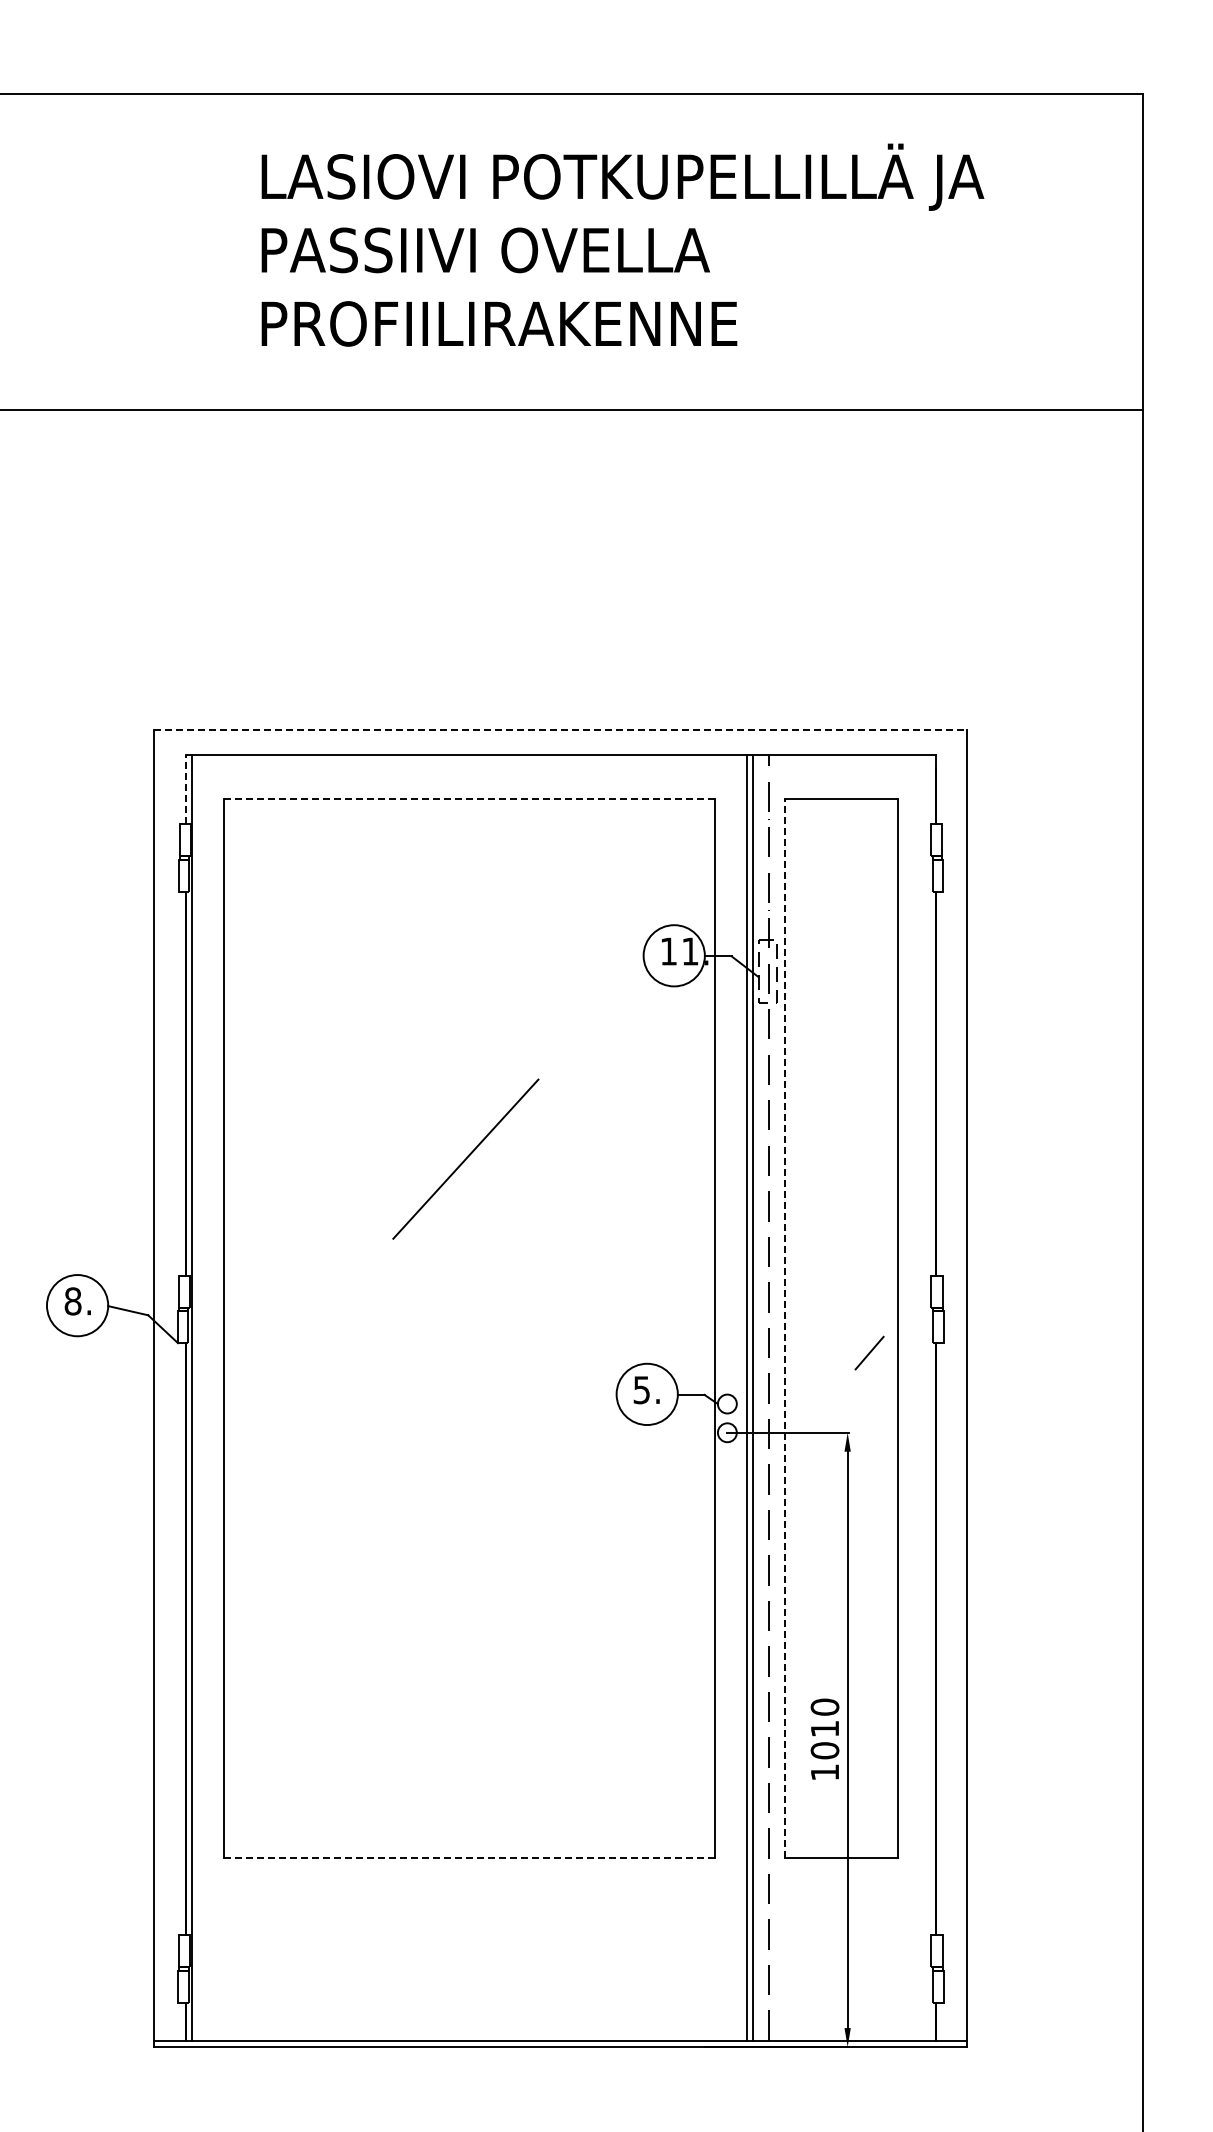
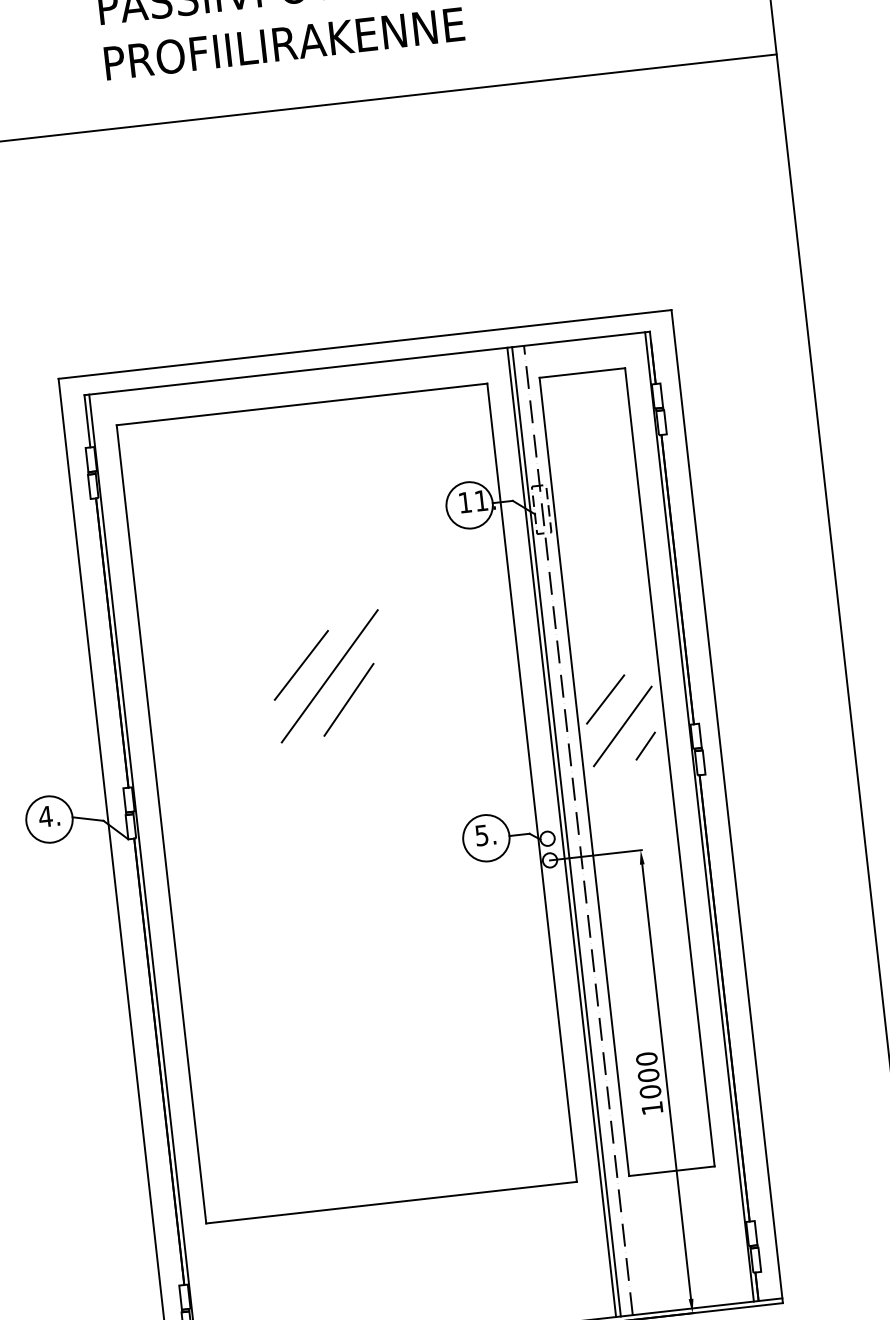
line: (560, 729) -> (364, 344), dashed -> solid
line: (185, 789) -> (87, 421), dashed -> solid
line: (469, 798) -> (302, 404), dashed -> solid
line: (430, 1140) -> (301, 665), added
line: (487, 1192) -> (348, 699), added
line: (823, 1229) -> (605, 699), added
line: (841, 1267) -> (622, 726), added
text: (72, 1301) -> (45, 816), 8. -> 4.
line: (784, 1327) -> (584, 776), dashed -> solid
line: (869, 1352) -> (645, 745), moved
line: (929, 1397) -> (699, 816), added
text: (824, 1728) -> (648, 1075), 1010 -> 1000
line: (469, 1857) -> (391, 1202), dashed -> solid

